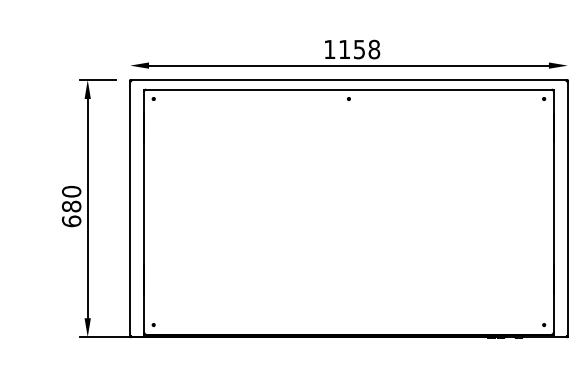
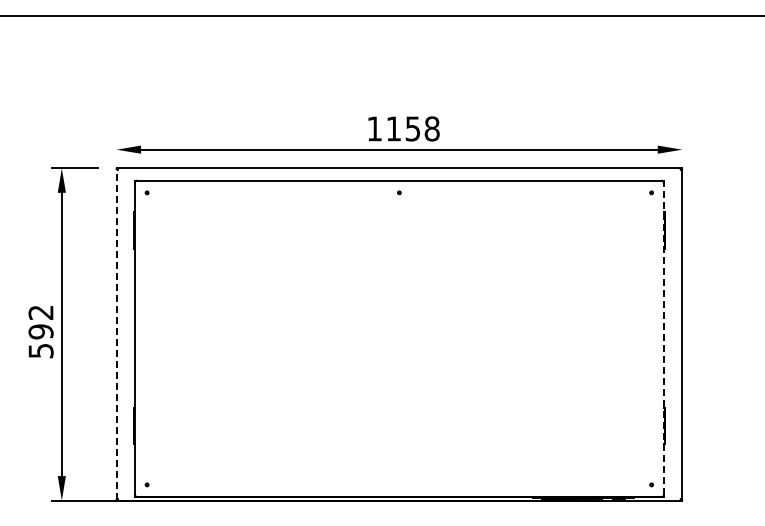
text: (71, 206) -> (40, 331), 680 -> 592
line: (130, 207) -> (116, 333), solid -> dashed
line: (553, 211) -> (663, 338), solid -> dashed

